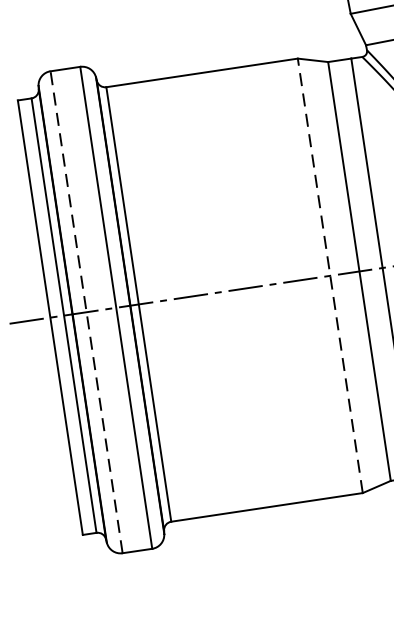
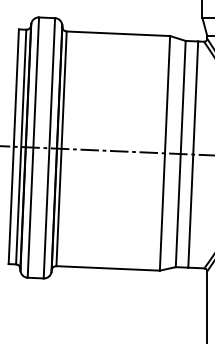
line: (330, 274) -> (165, 152), dashed -> solid
line: (86, 312) -> (33, 147), dashed -> solid

